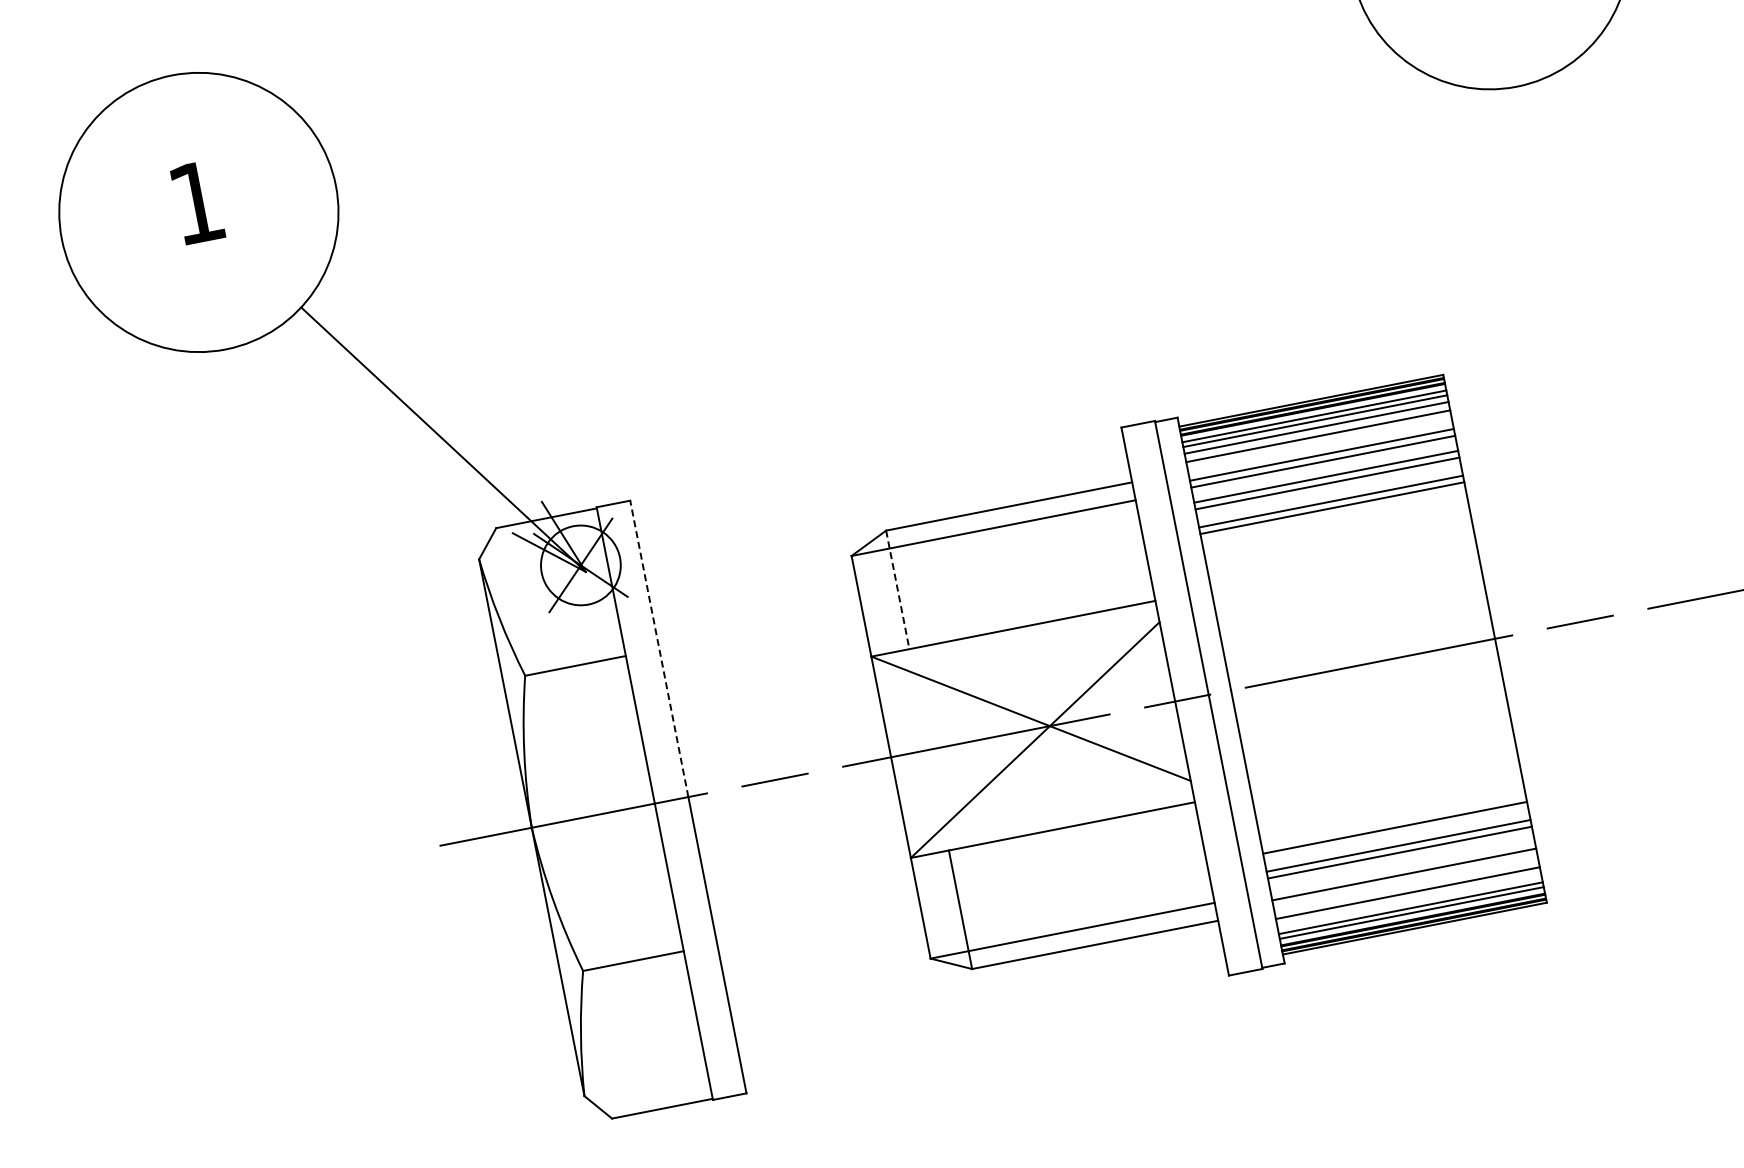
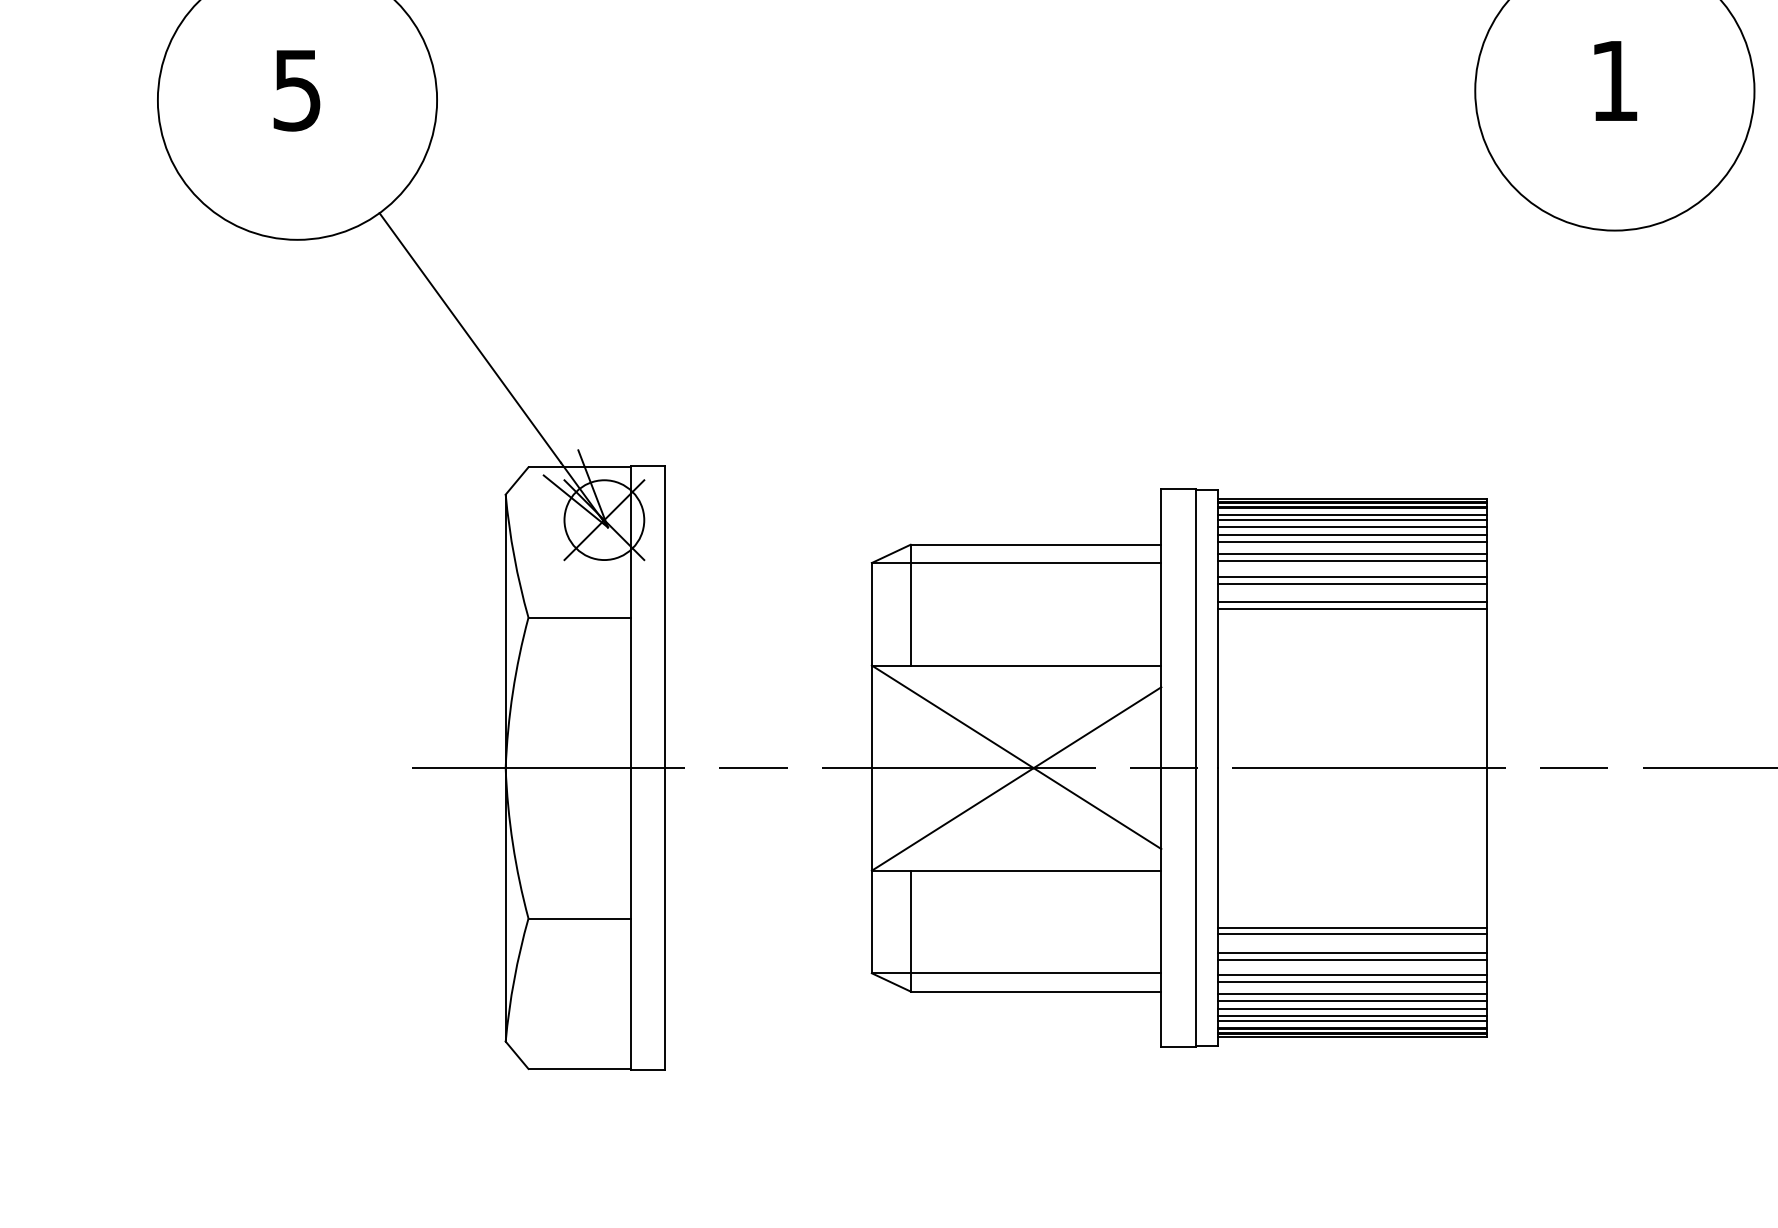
text: (196, 203) -> (296, 90), 1 -> 5
line: (1319, 443) -> (1352, 542), added
line: (897, 590) -> (910, 605), dashed -> solid
line: (659, 648) -> (665, 616), dashed -> solid
line: (1393, 821) -> (1352, 927), added
line: (1402, 868) -> (1352, 975), added
line: (1406, 886) -> (1352, 994), added
line: (1409, 901) -> (1352, 1009), added

